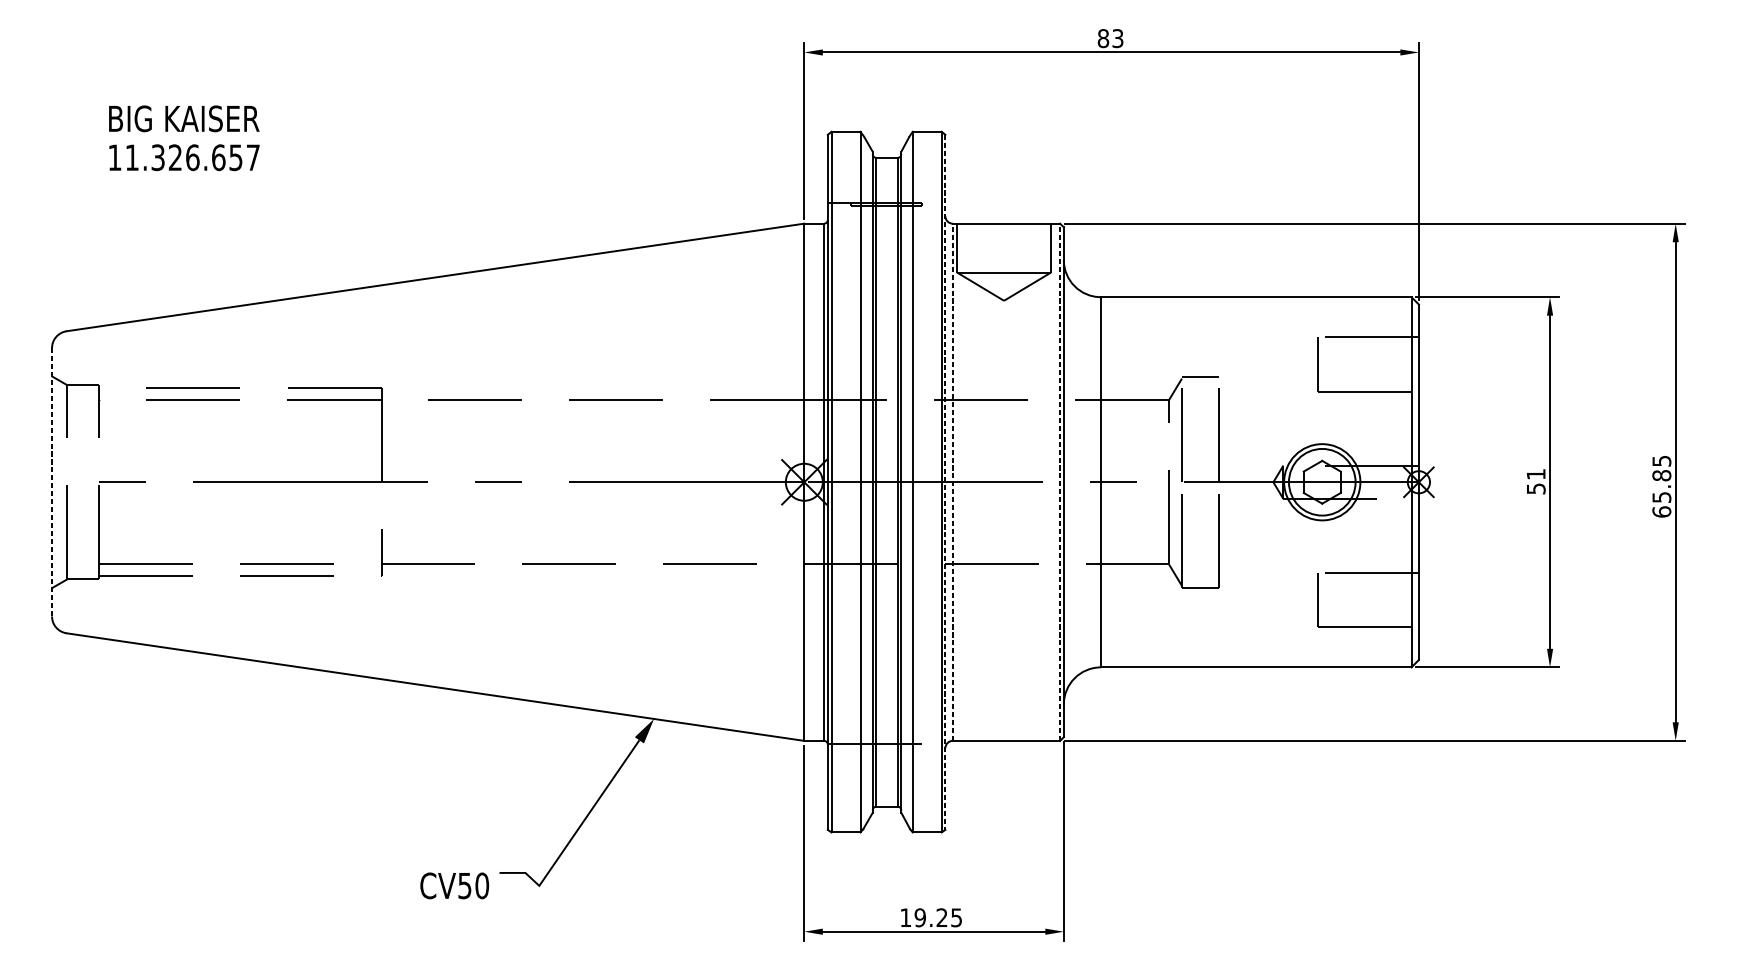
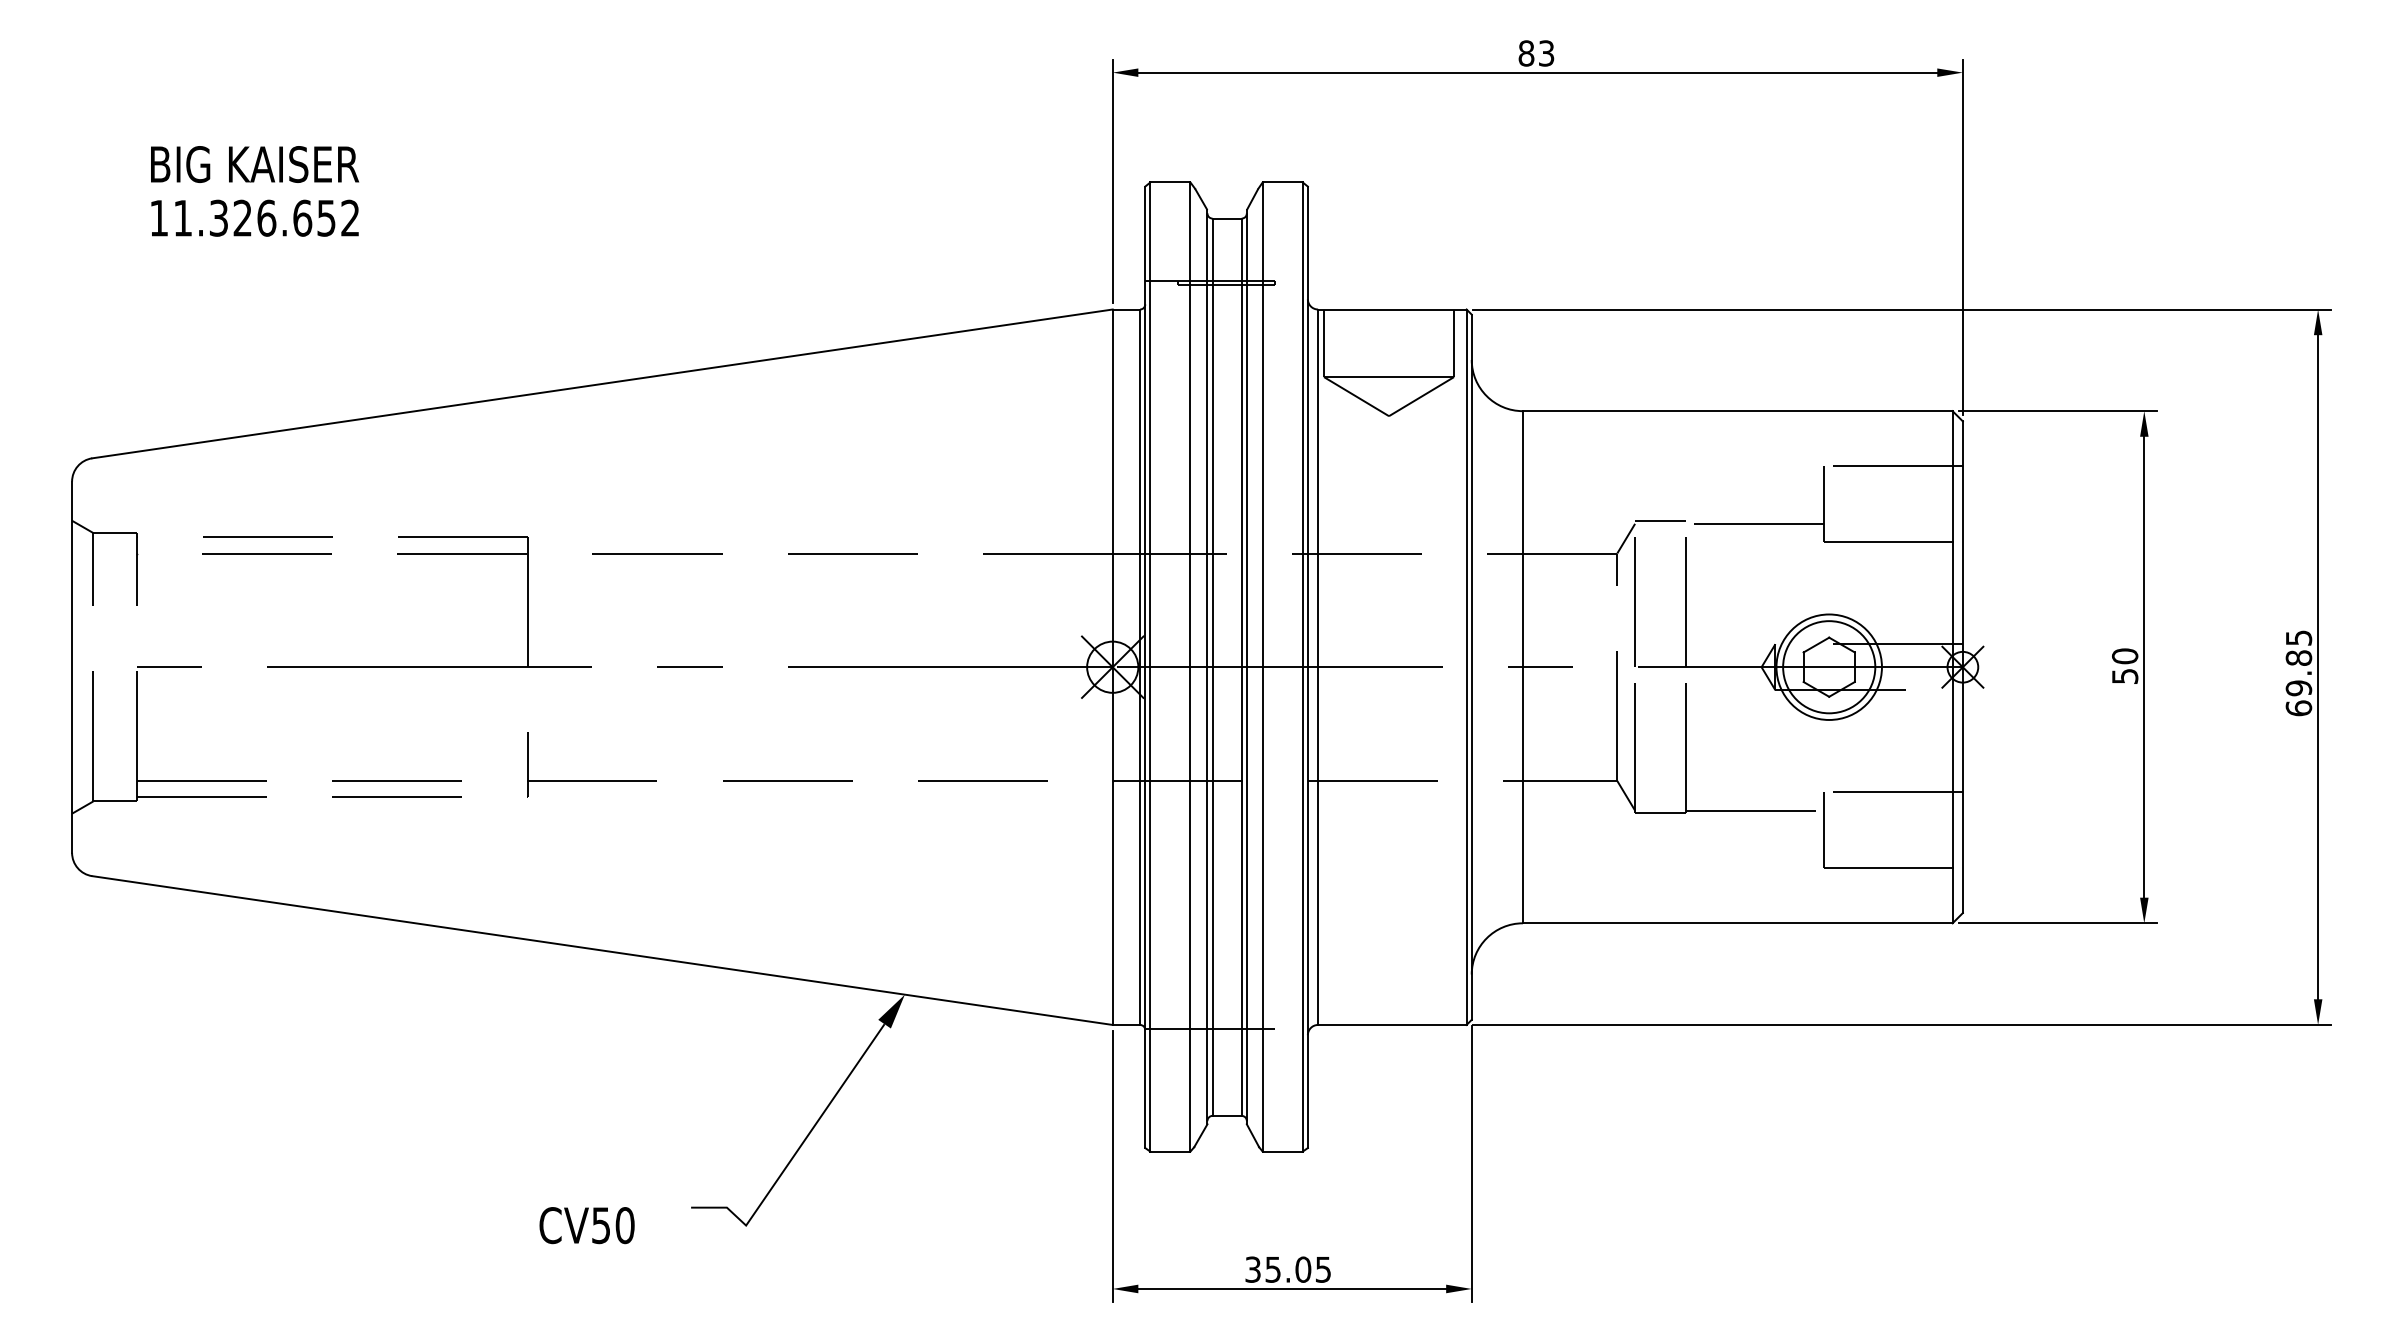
text: (253, 157) -> (350, 217), 11.326.657 -> 11.326.652
line: (1268, 378) -> (1754, 523), added
text: (1536, 474) -> (2125, 656), 51 -> 50
line: (52, 482) -> (72, 667), dashed -> solid
line: (945, 482) -> (1307, 667), dashed -> solid
line: (953, 482) -> (1318, 667), dashed -> solid
line: (1060, 482) -> (1466, 667), dashed -> solid
text: (1661, 497) -> (2298, 688), 65.85 -> 69.85
line: (1268, 585) -> (1754, 810), added
text: (454, 885) -> (586, 1225), moved
text: (924, 917) -> (1278, 1269), 19.25 -> 35.05

